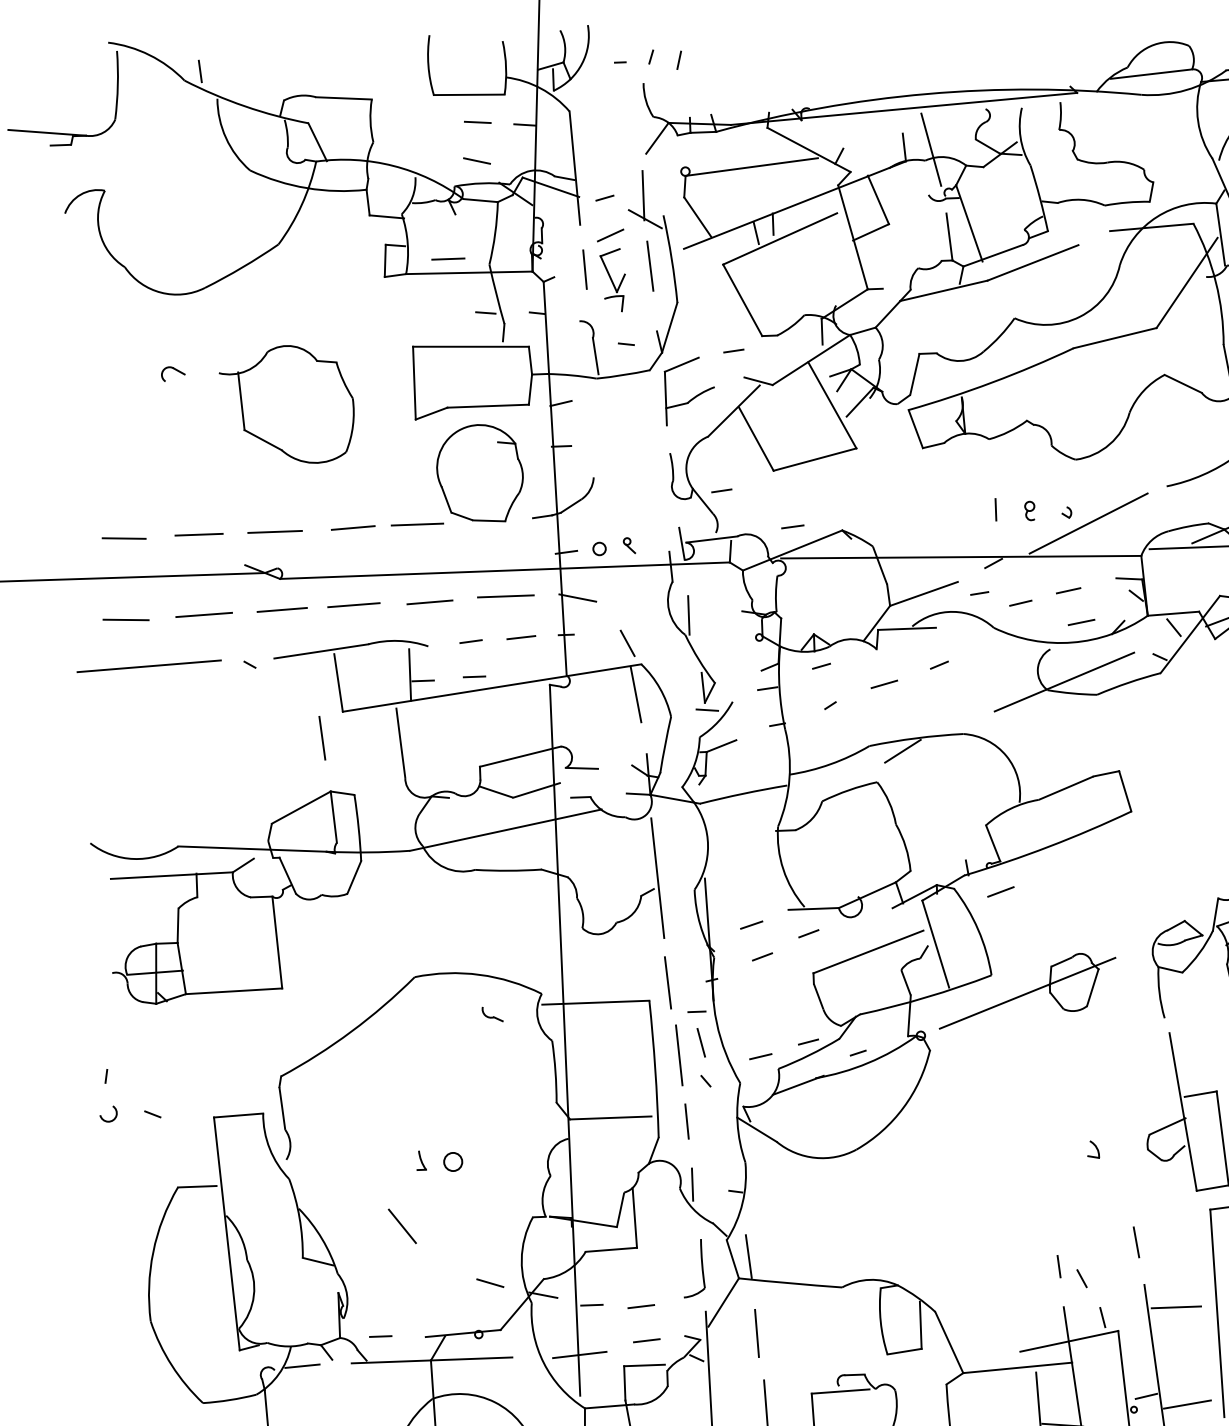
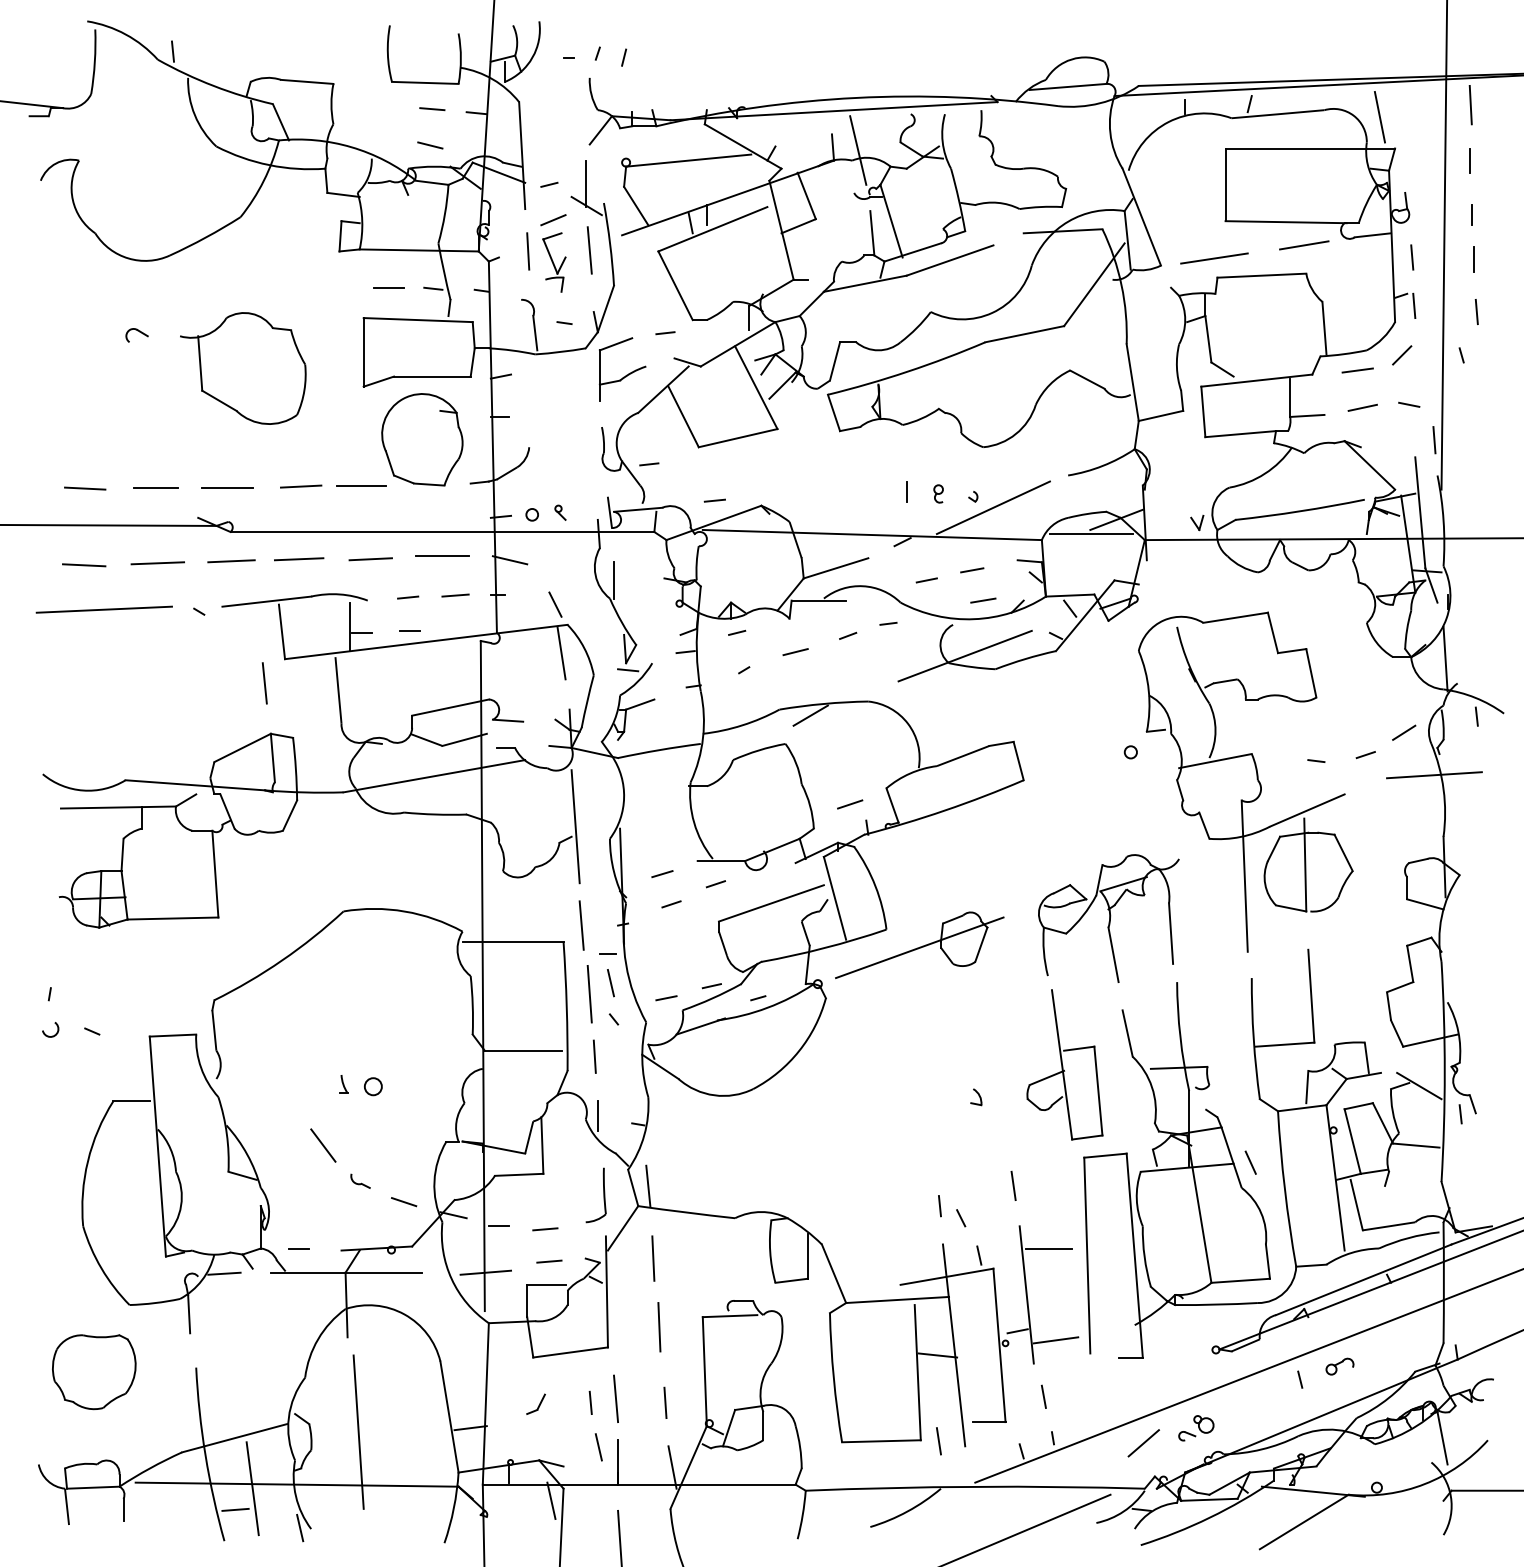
line: (447, 258) -> (388, 287), moved
line: (979, 593) -> (888, 623), moved
line: (1001, 891) -> (850, 804), moved
part: (492, 1013) -> (360, 1180), moved

